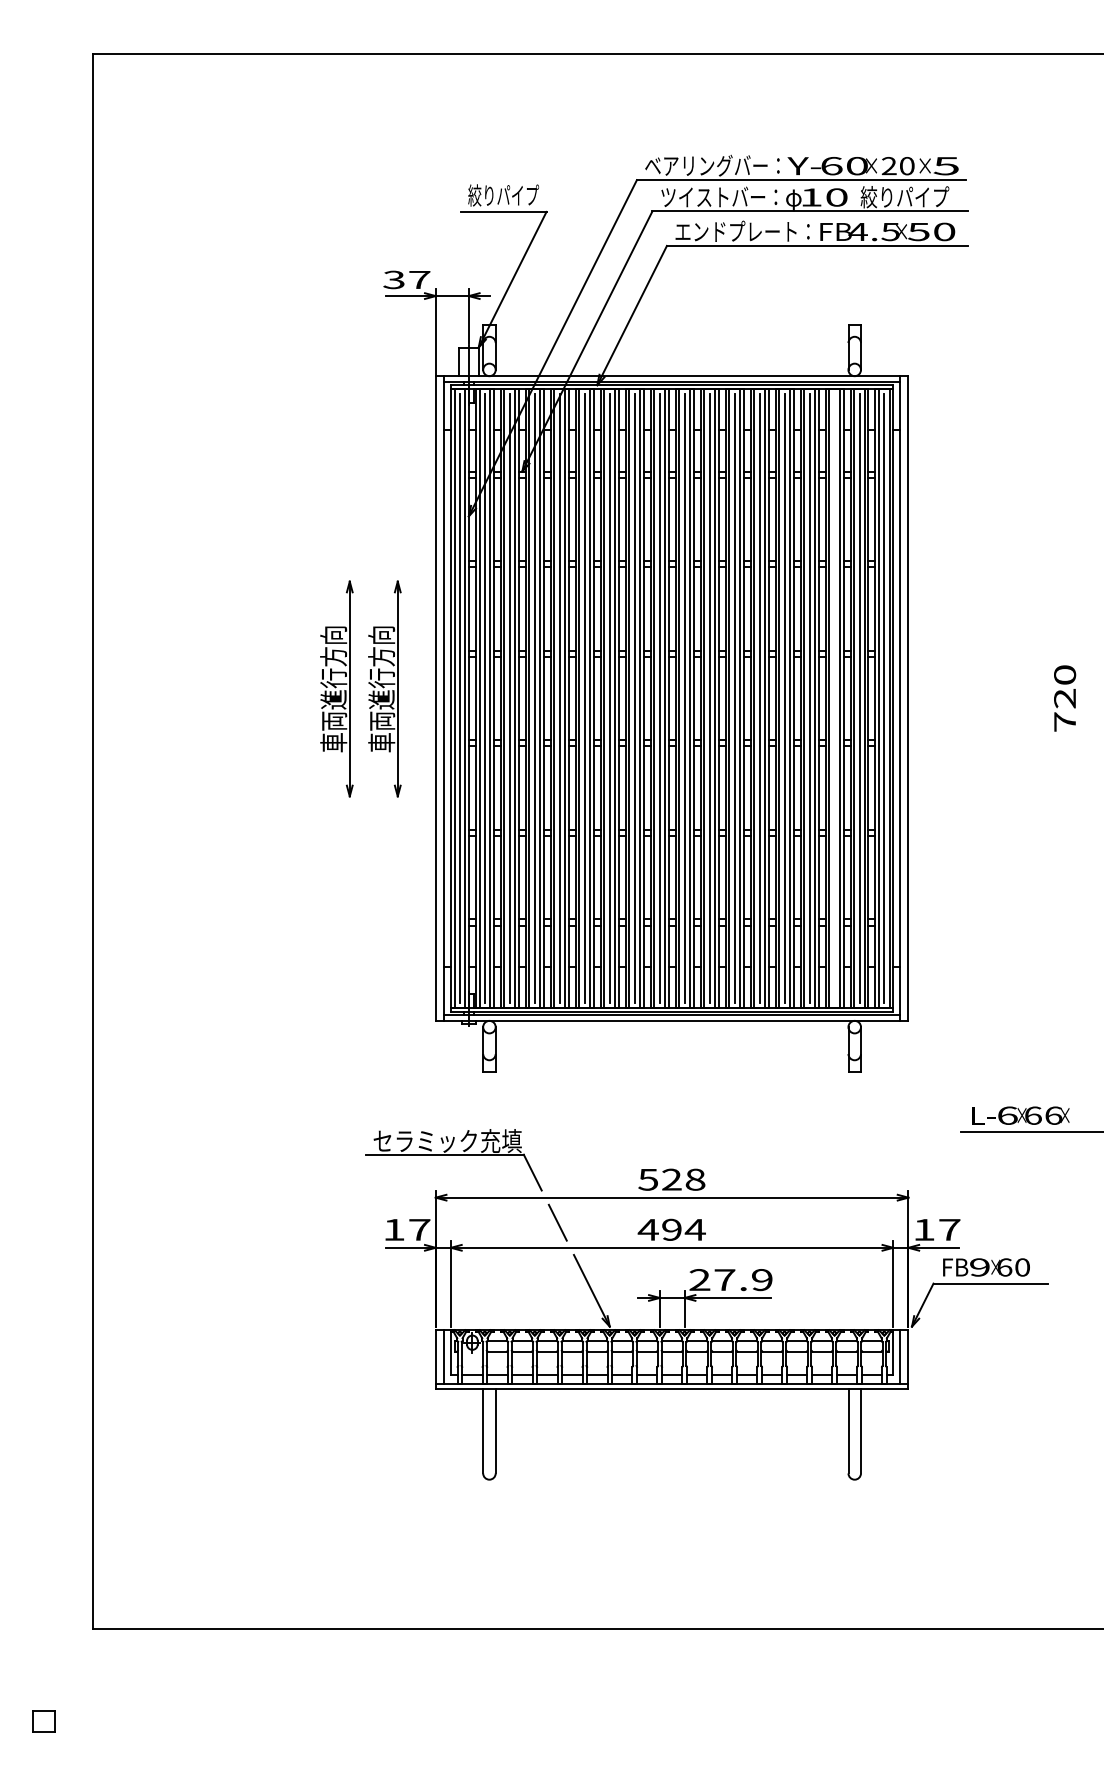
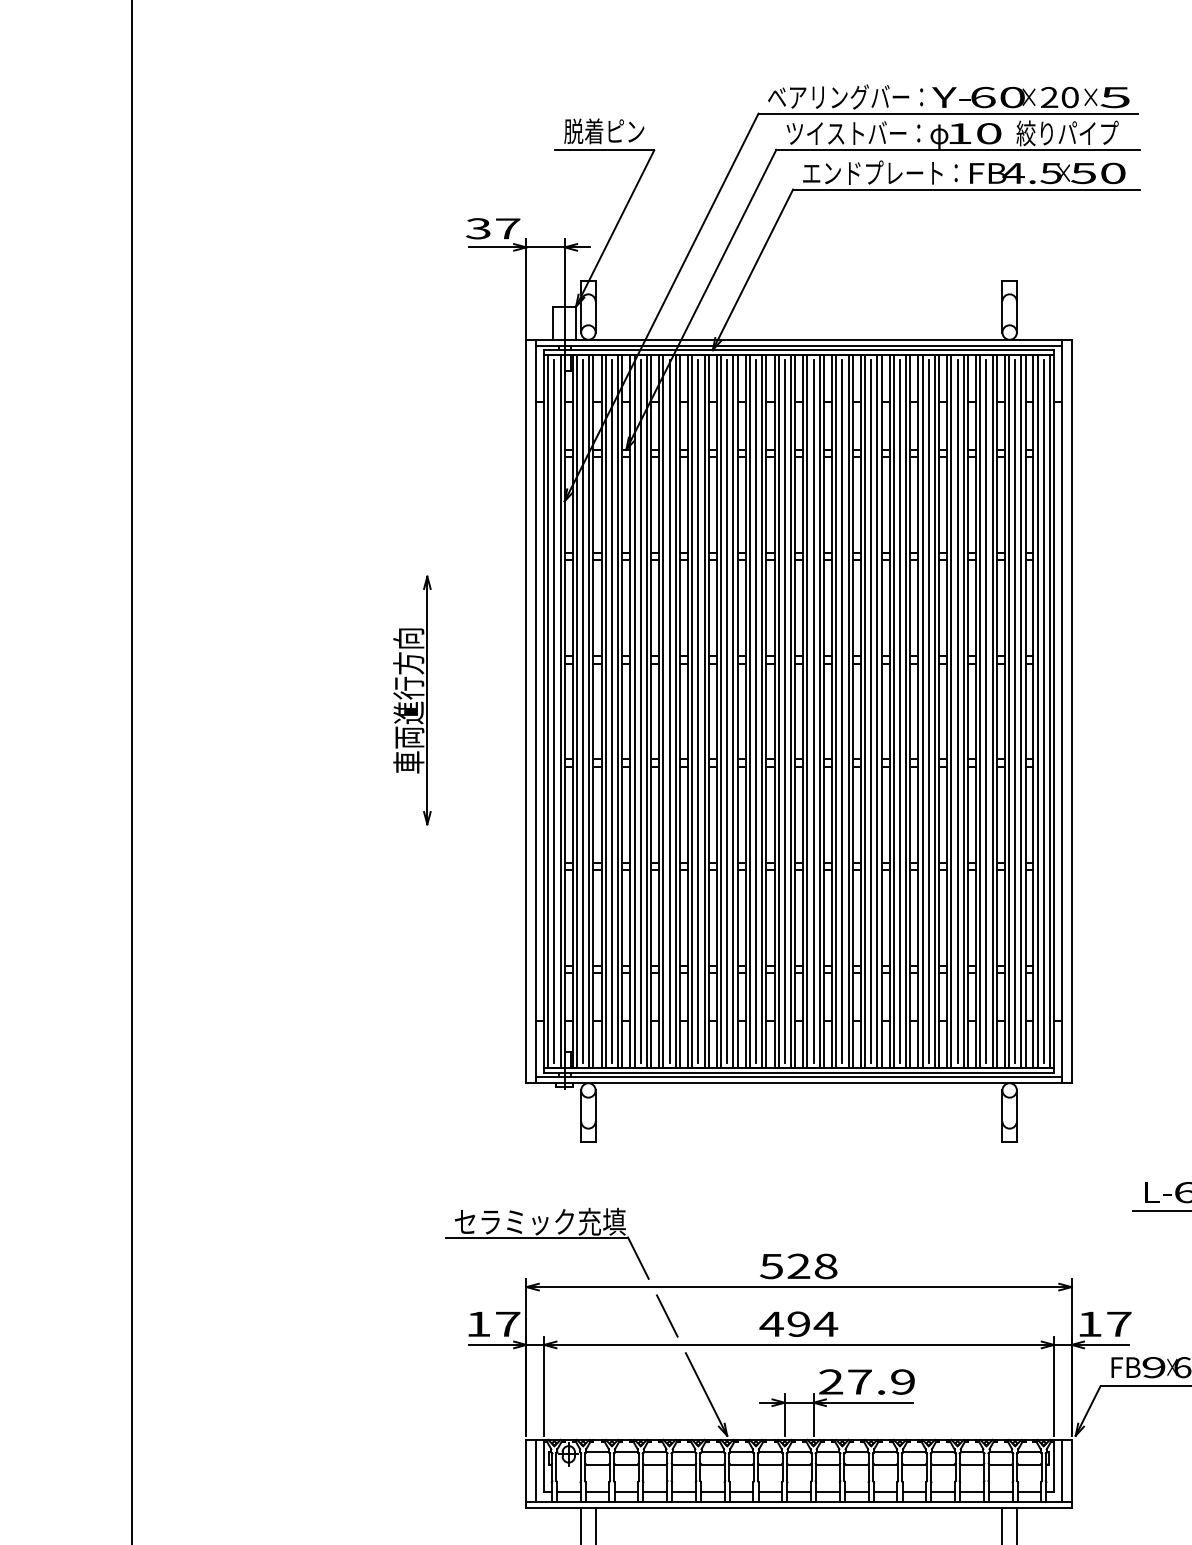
text: (503, 195) -> (604, 131), 絞りパイプ -> 脱着ピン
part: (384, 688) -> (467, 699), removed
line: (834, 698) -> (986, 711), added

